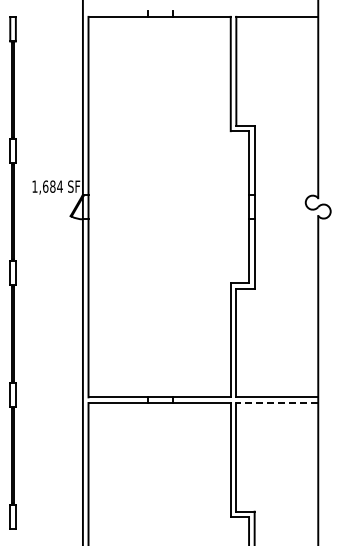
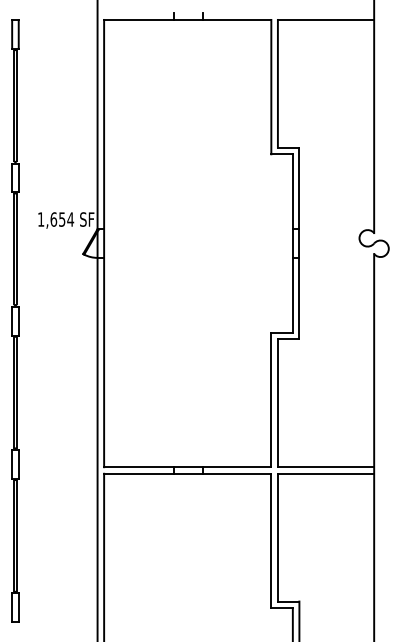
text: (52, 186) -> (61, 219), 1,684 -> 1,654
line: (277, 402) -> (326, 473), dashed -> solid

